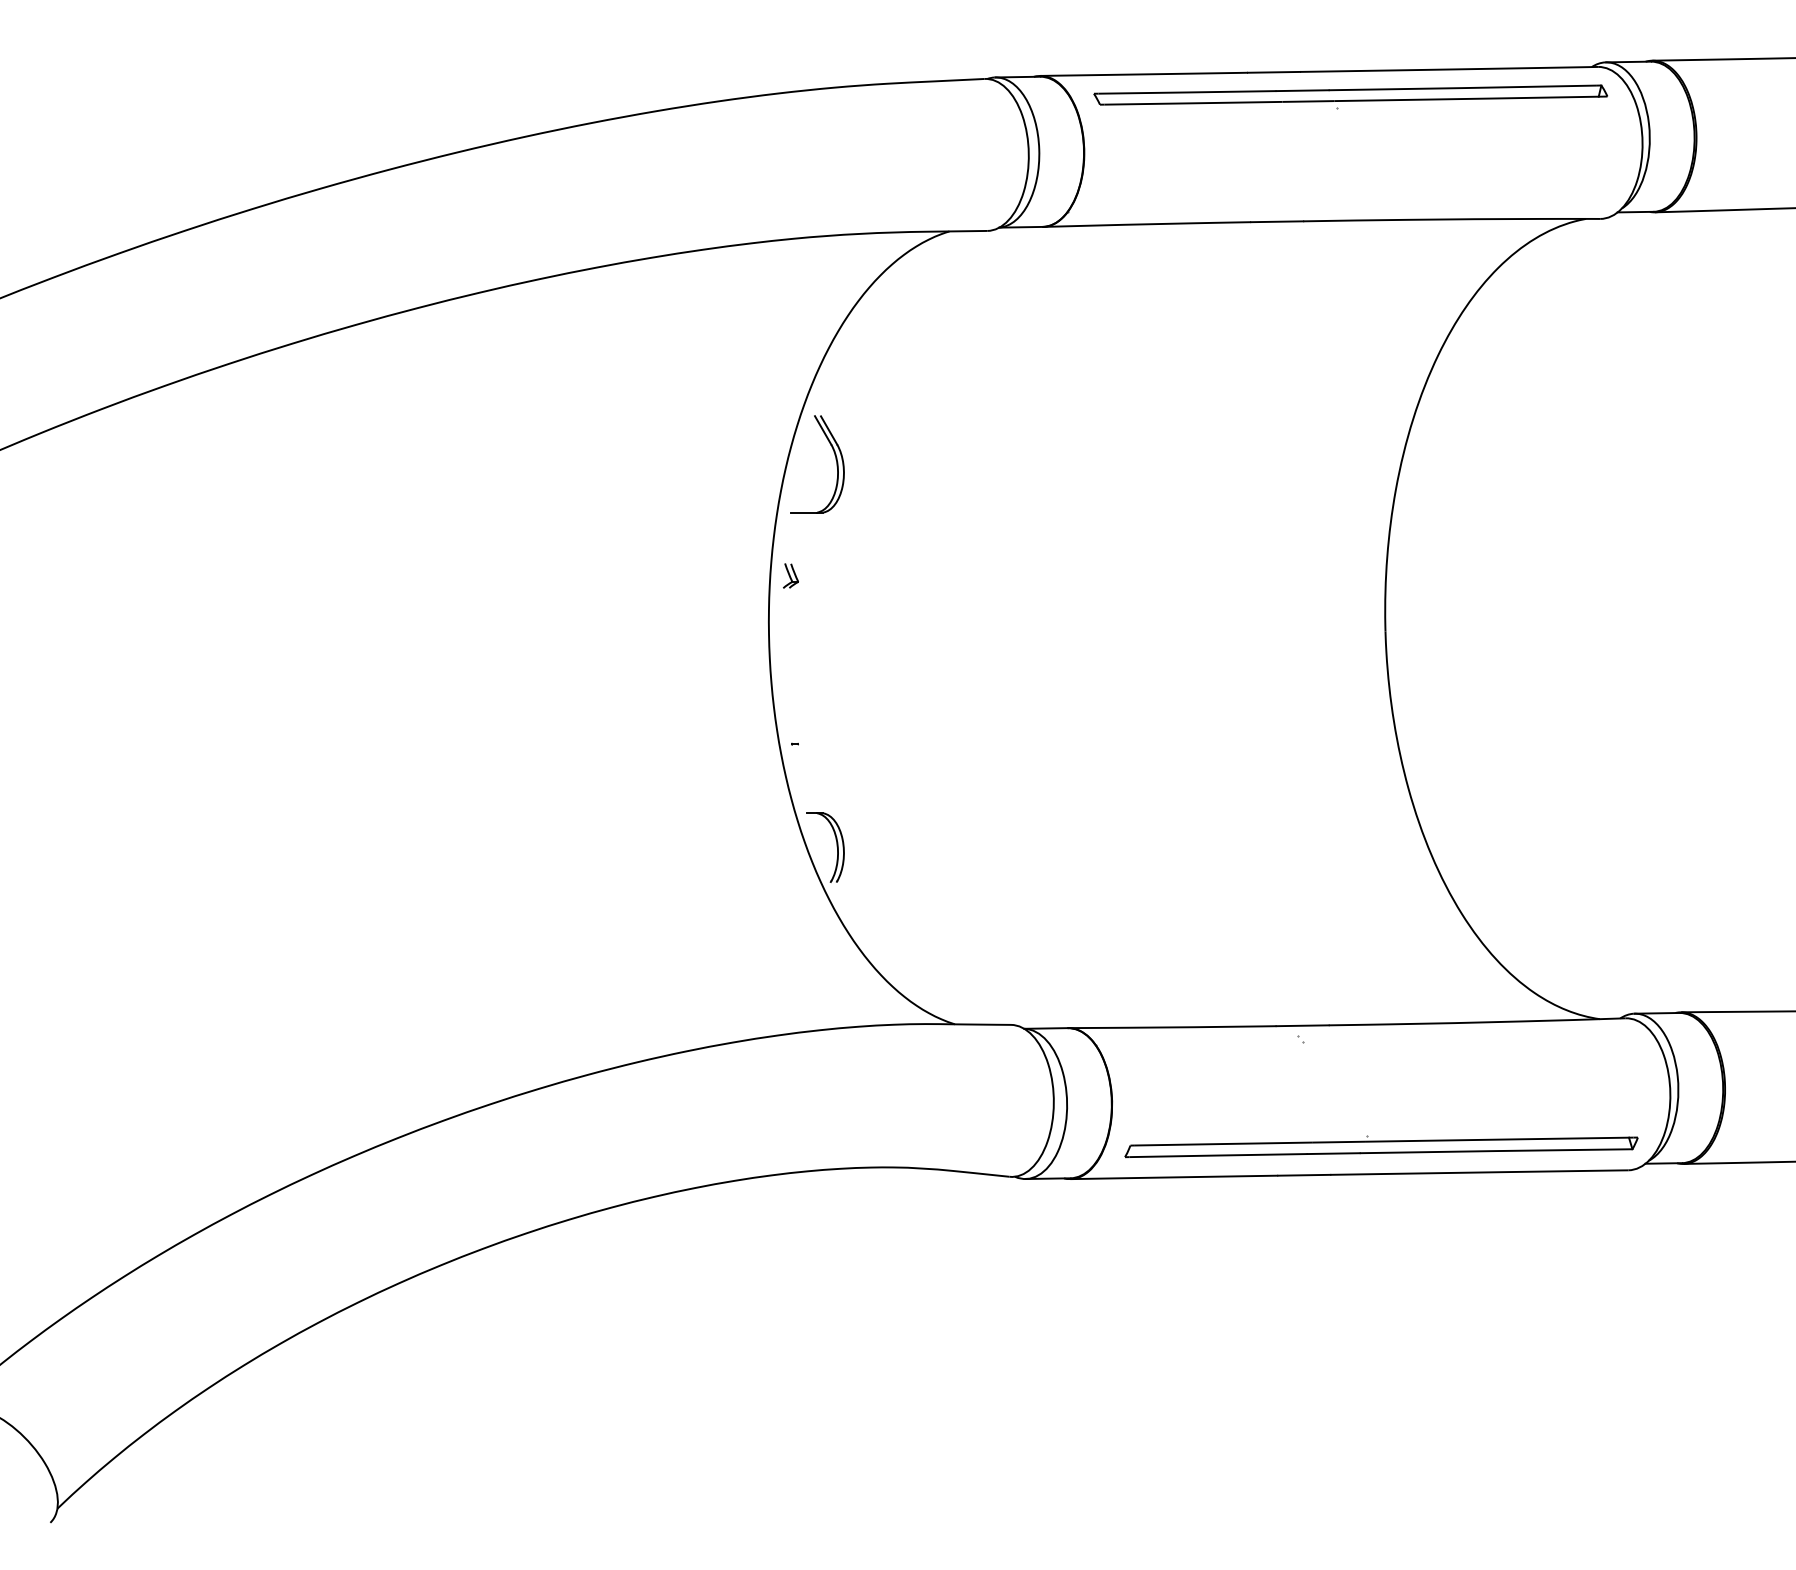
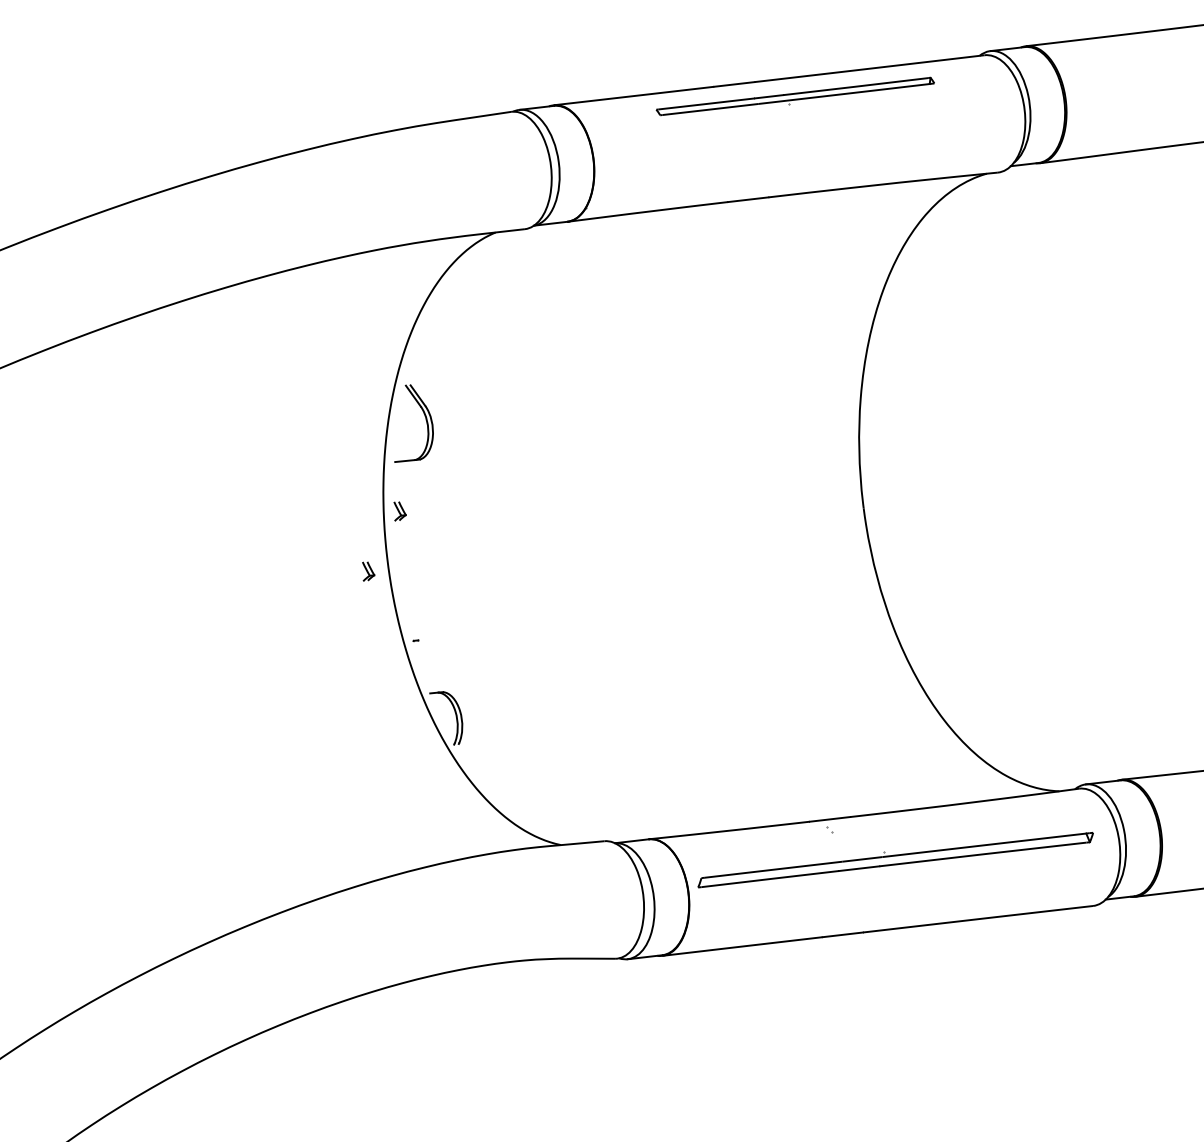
part: (1350, 96) -> (795, 97), size x0.7
part: (742, 648) -> (367, 570), added
part: (1381, 1146) -> (895, 859), moved

